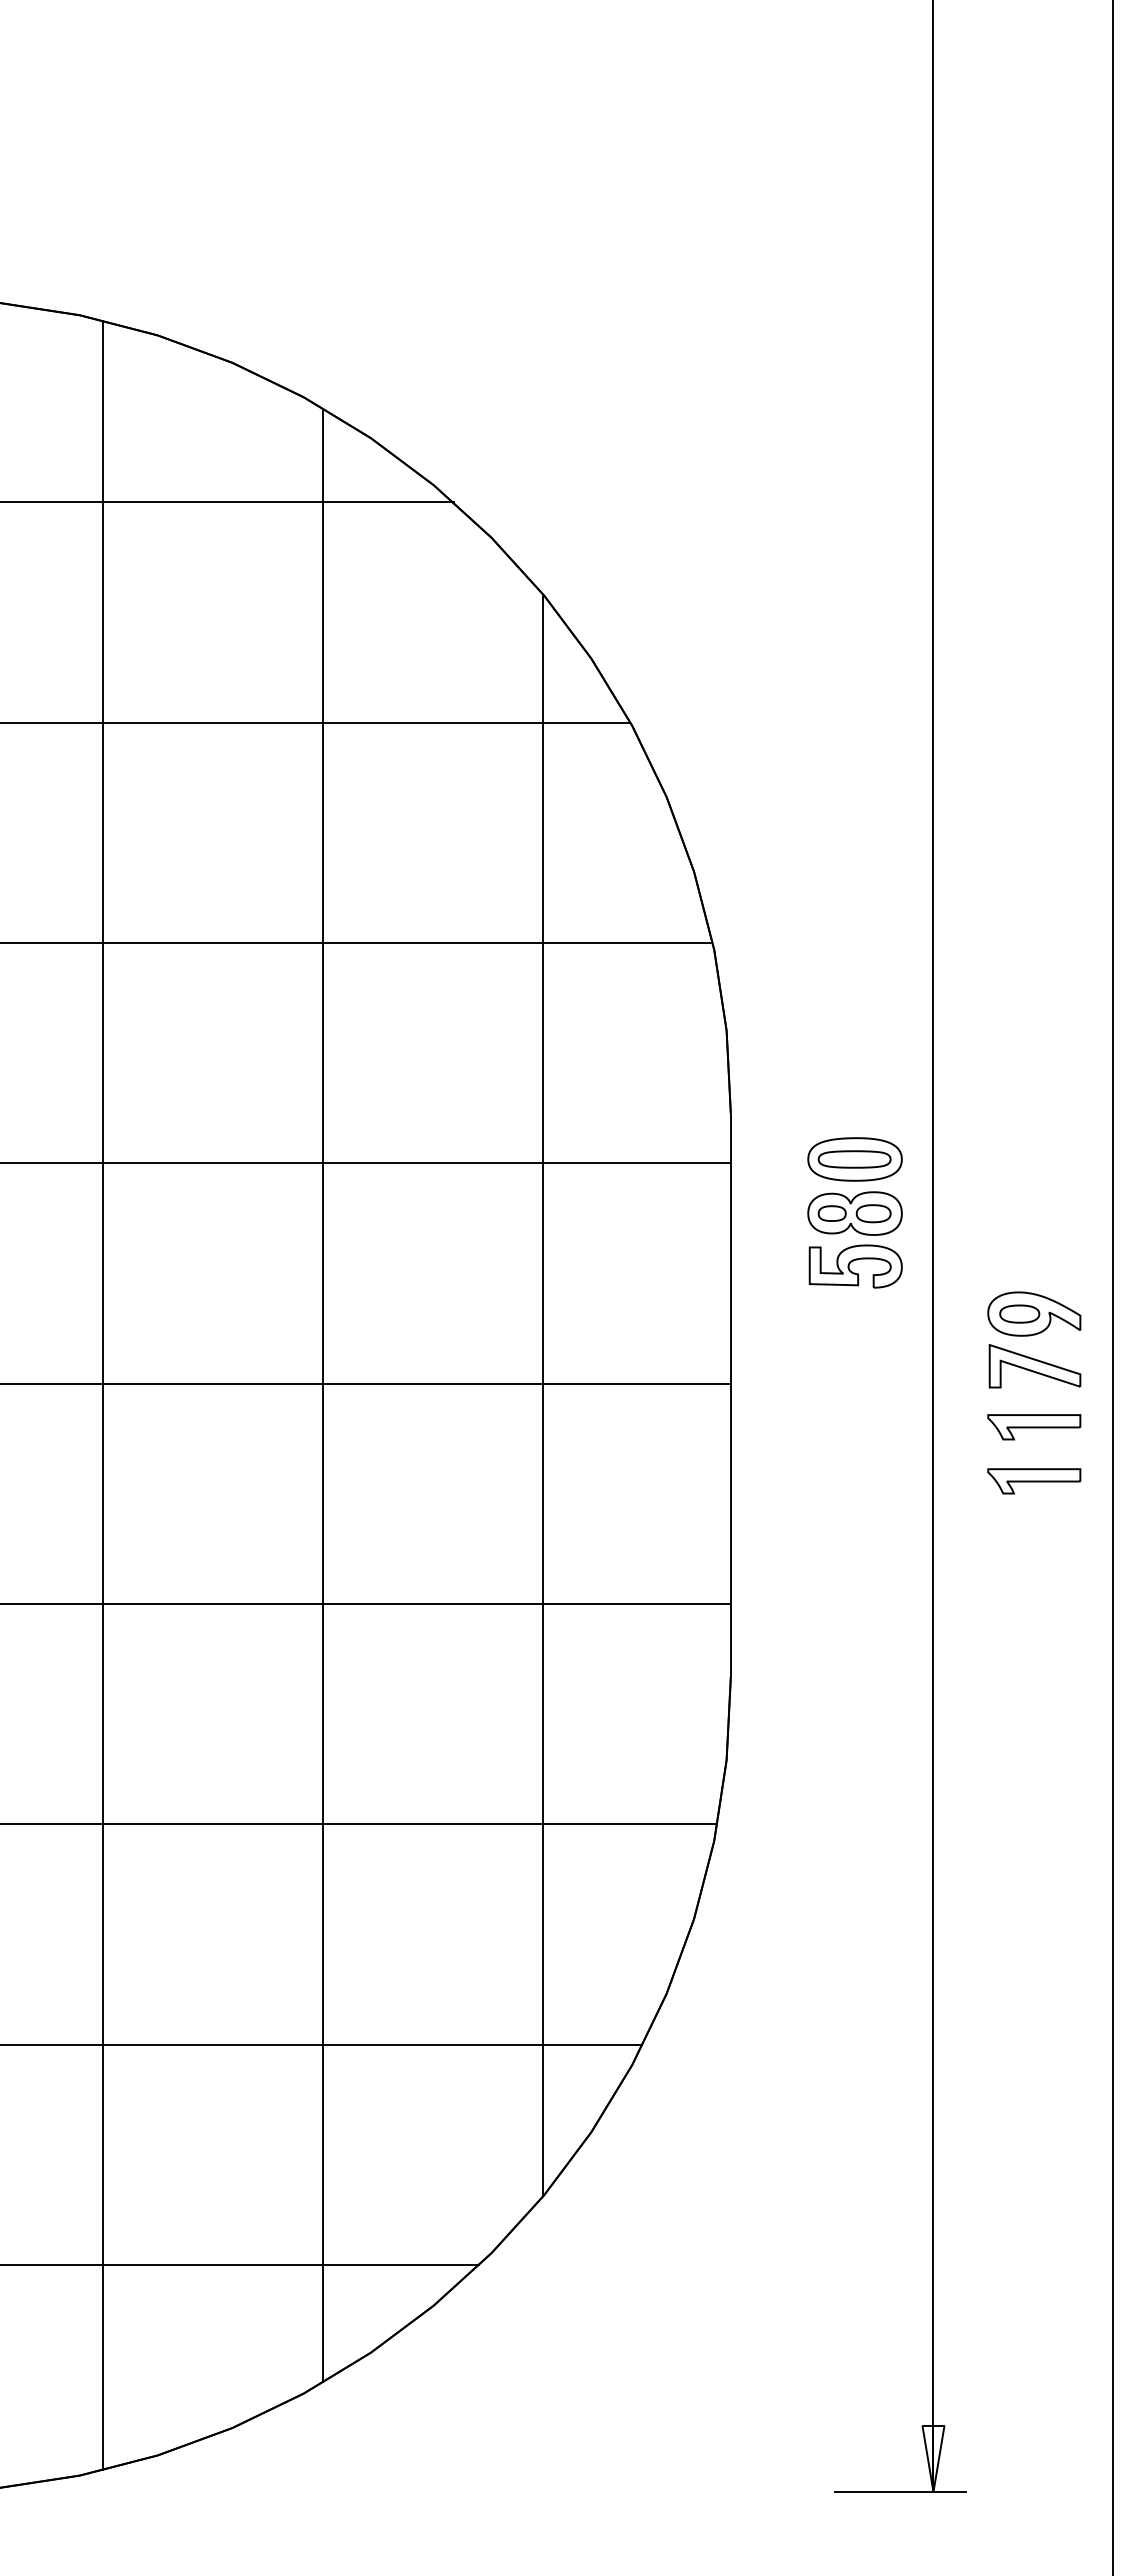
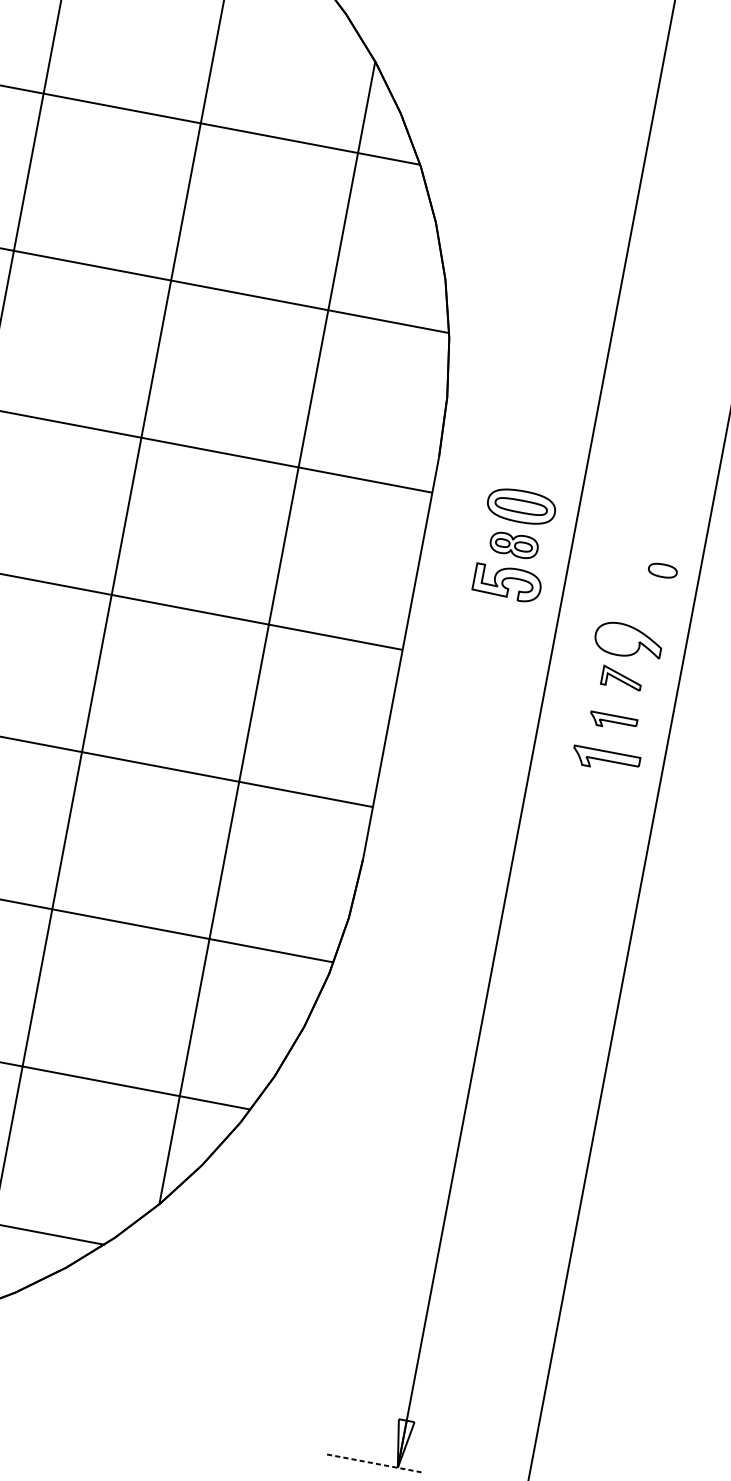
part: (854, 1213) -> (513, 545), size x0.7
part: (1019, 1313) -> (662, 570), moved
part: (1034, 1366) -> (621, 678), size x0.6
part: (1034, 1427) -> (613, 722), size x0.7
line: (900, 2491) -> (374, 1463), solid -> dashed

